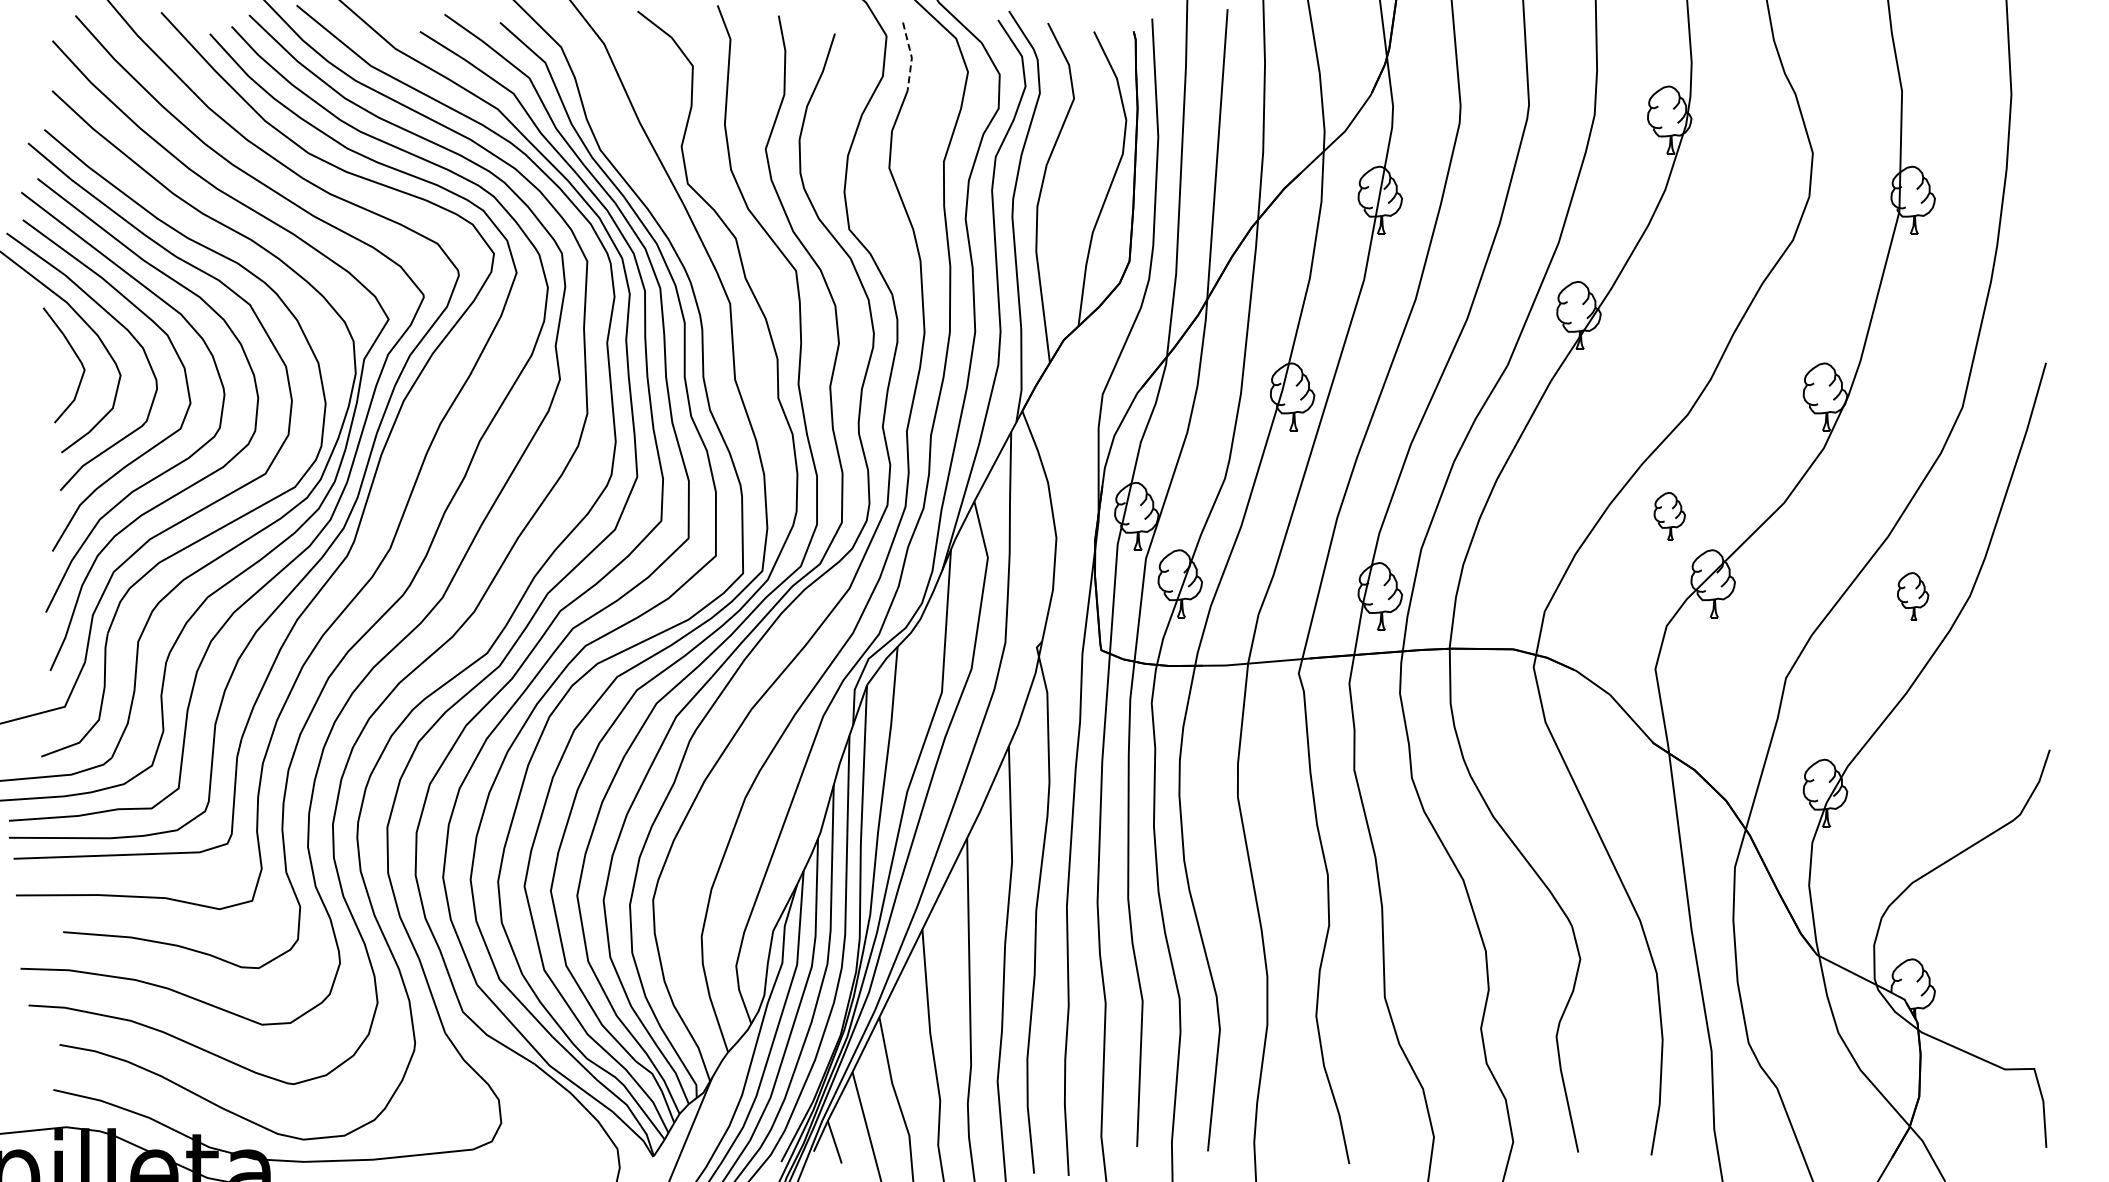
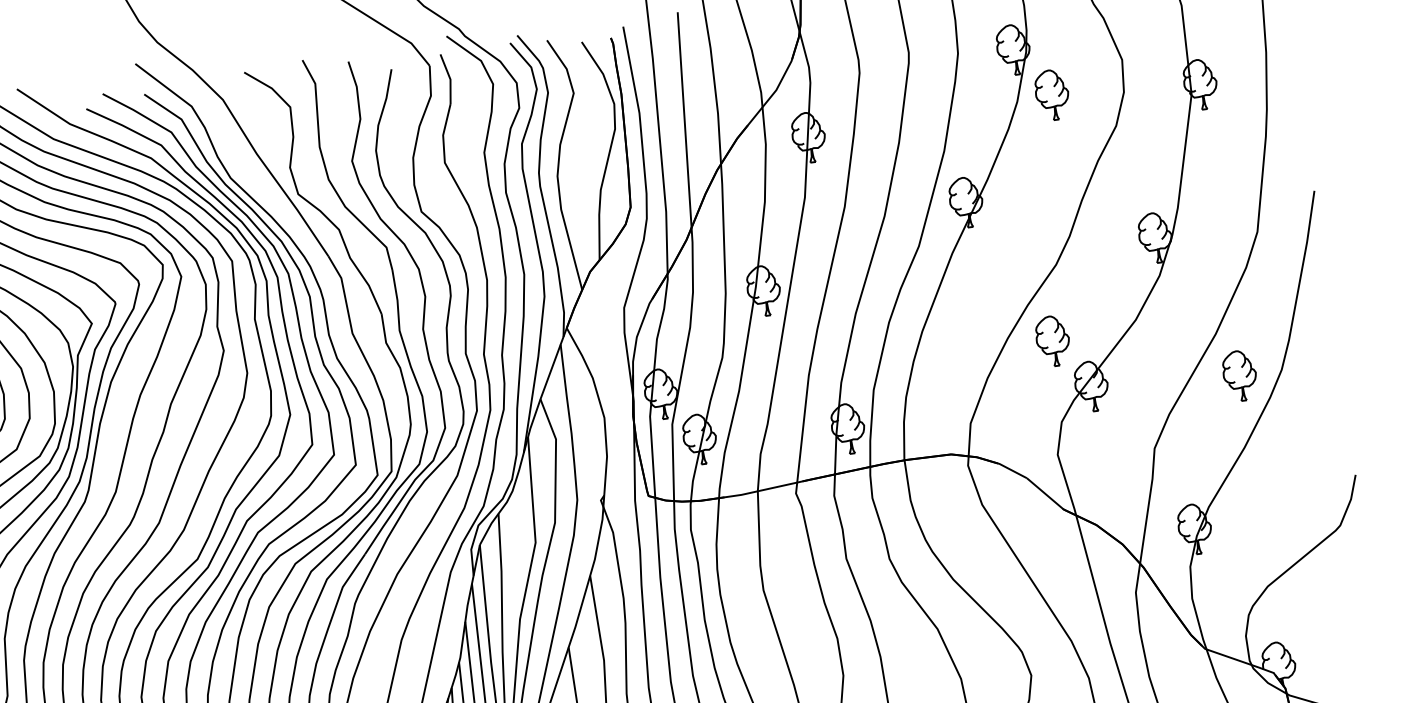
line: (911, 57) -> (450, 79), dashed -> solid
part: (1712, 187) -> (1051, 95), added
part: (1669, 516) -> (1052, 341), size x1.43
part: (1912, 596) -> (1239, 375), size x1.43

